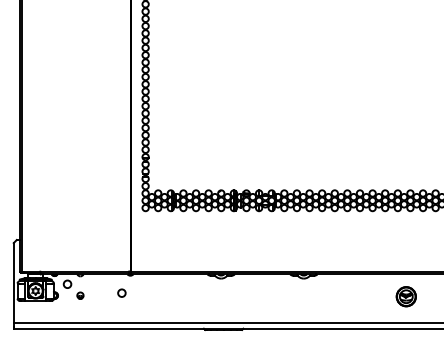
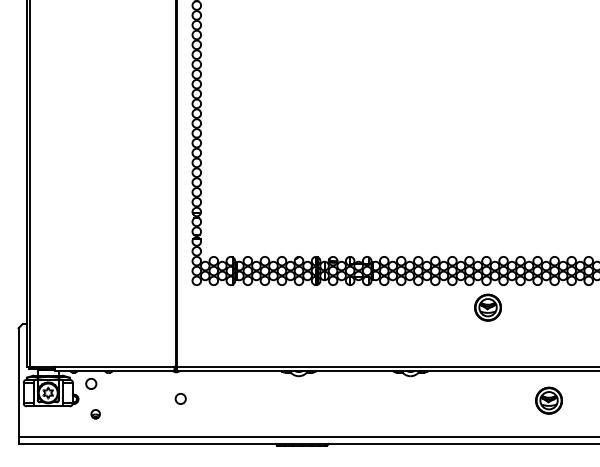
part: (360, 227) -> (487, 307), added
circle: (121, 292) -> (180, 398), moved
part: (80, 295) -> (95, 414), moved

